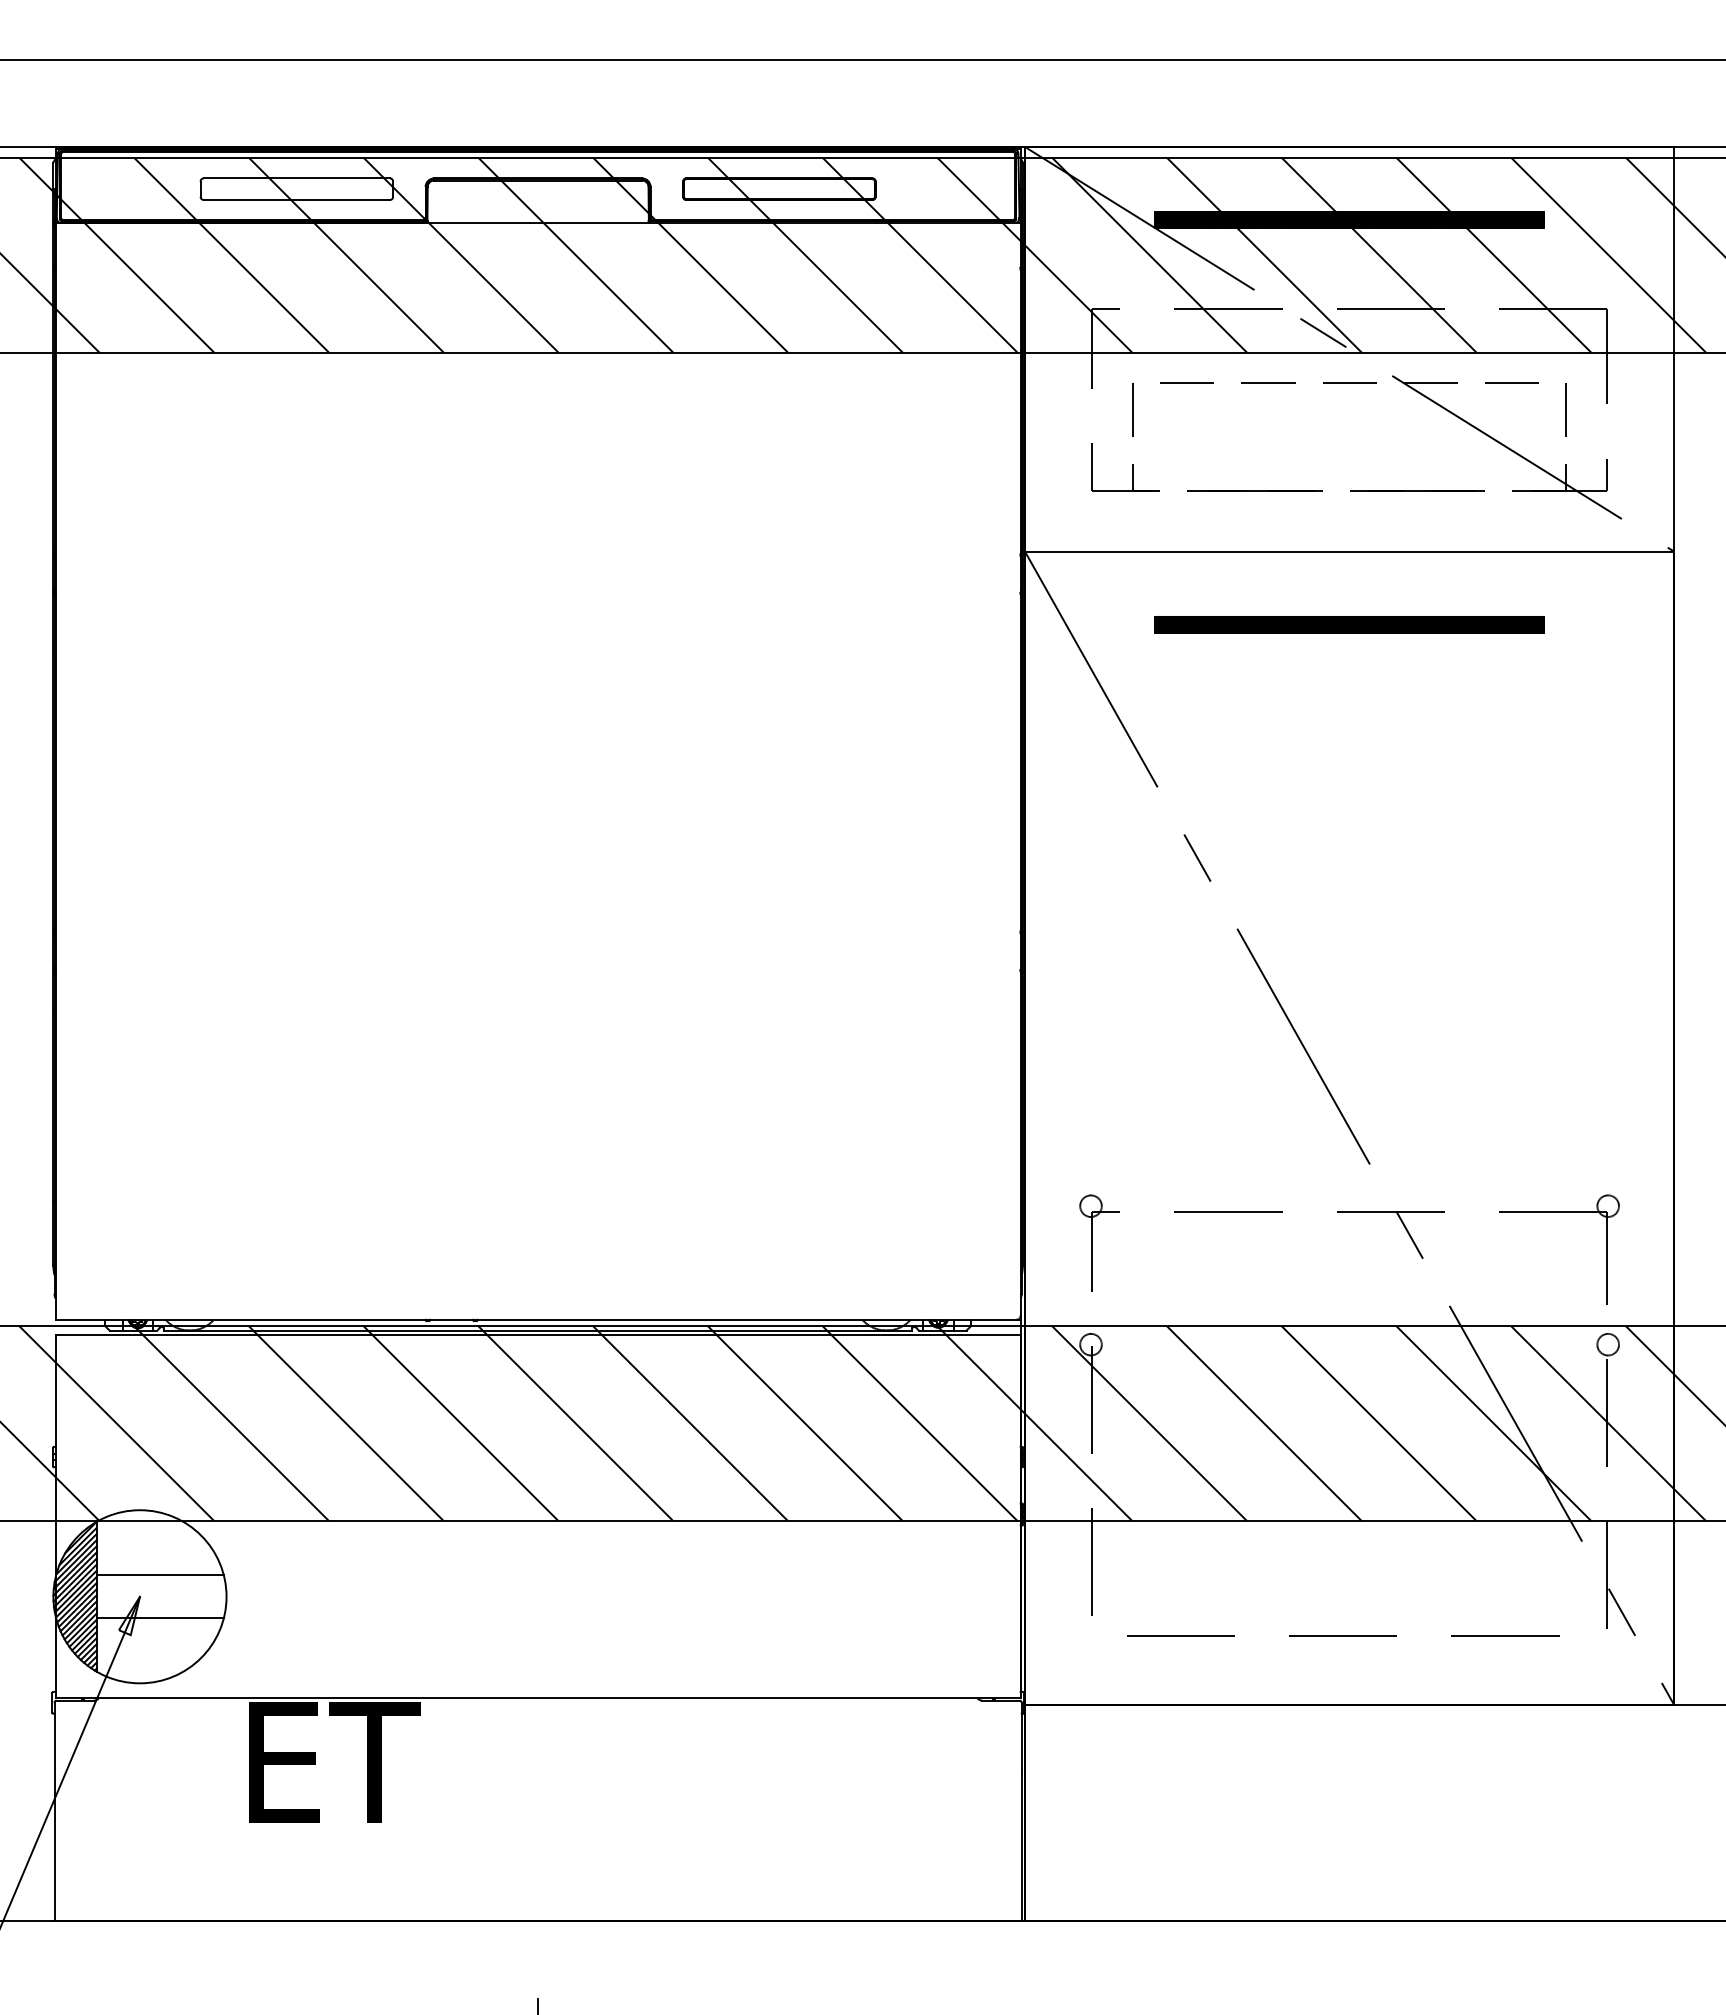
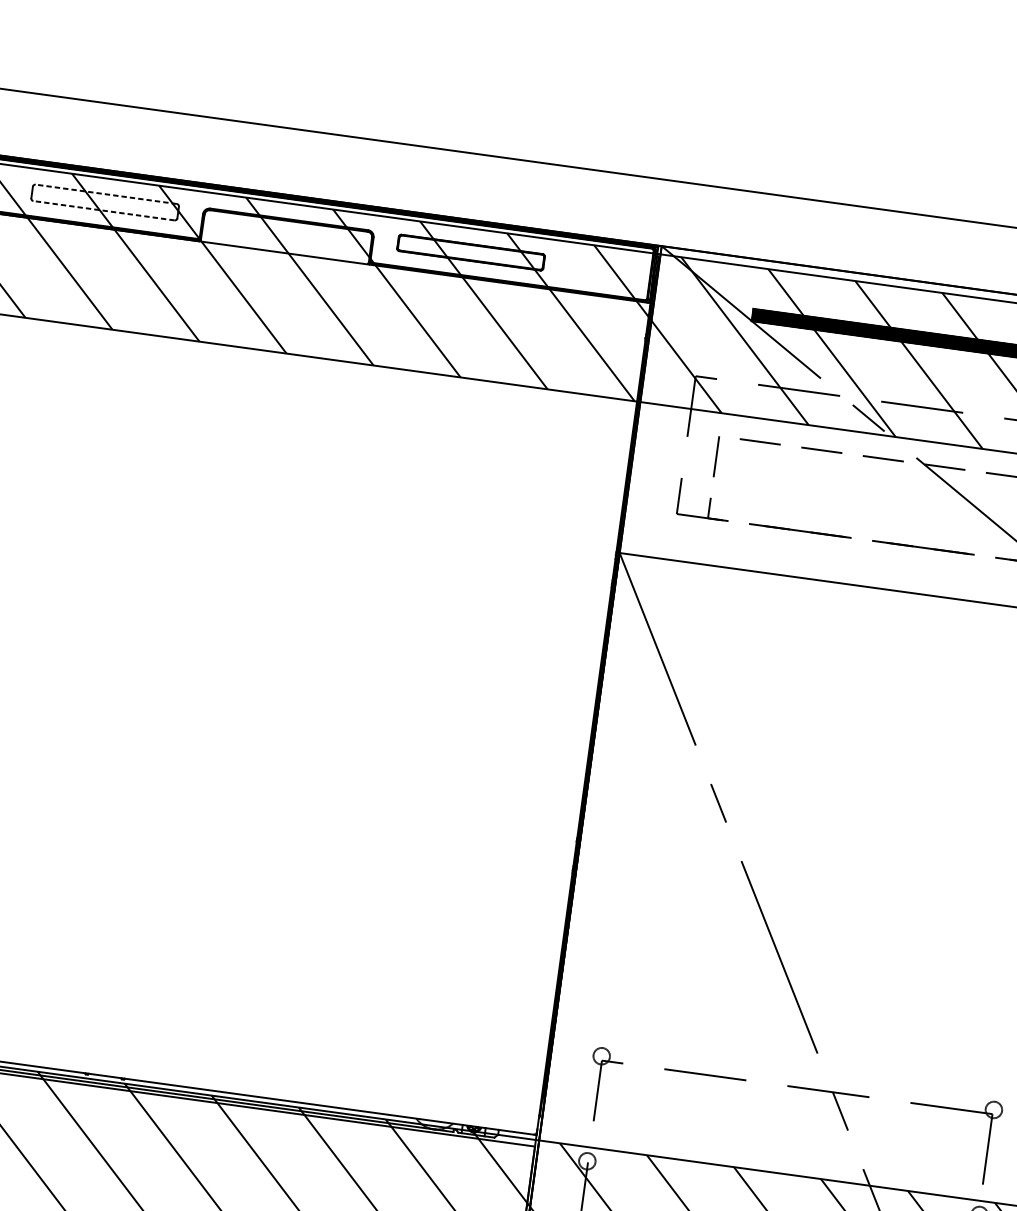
line: (296, 178) -> (105, 194), solid -> dashed
line: (296, 200) -> (103, 211), solid -> dashed
part: (1349, 624) -> (858, 641), removed

